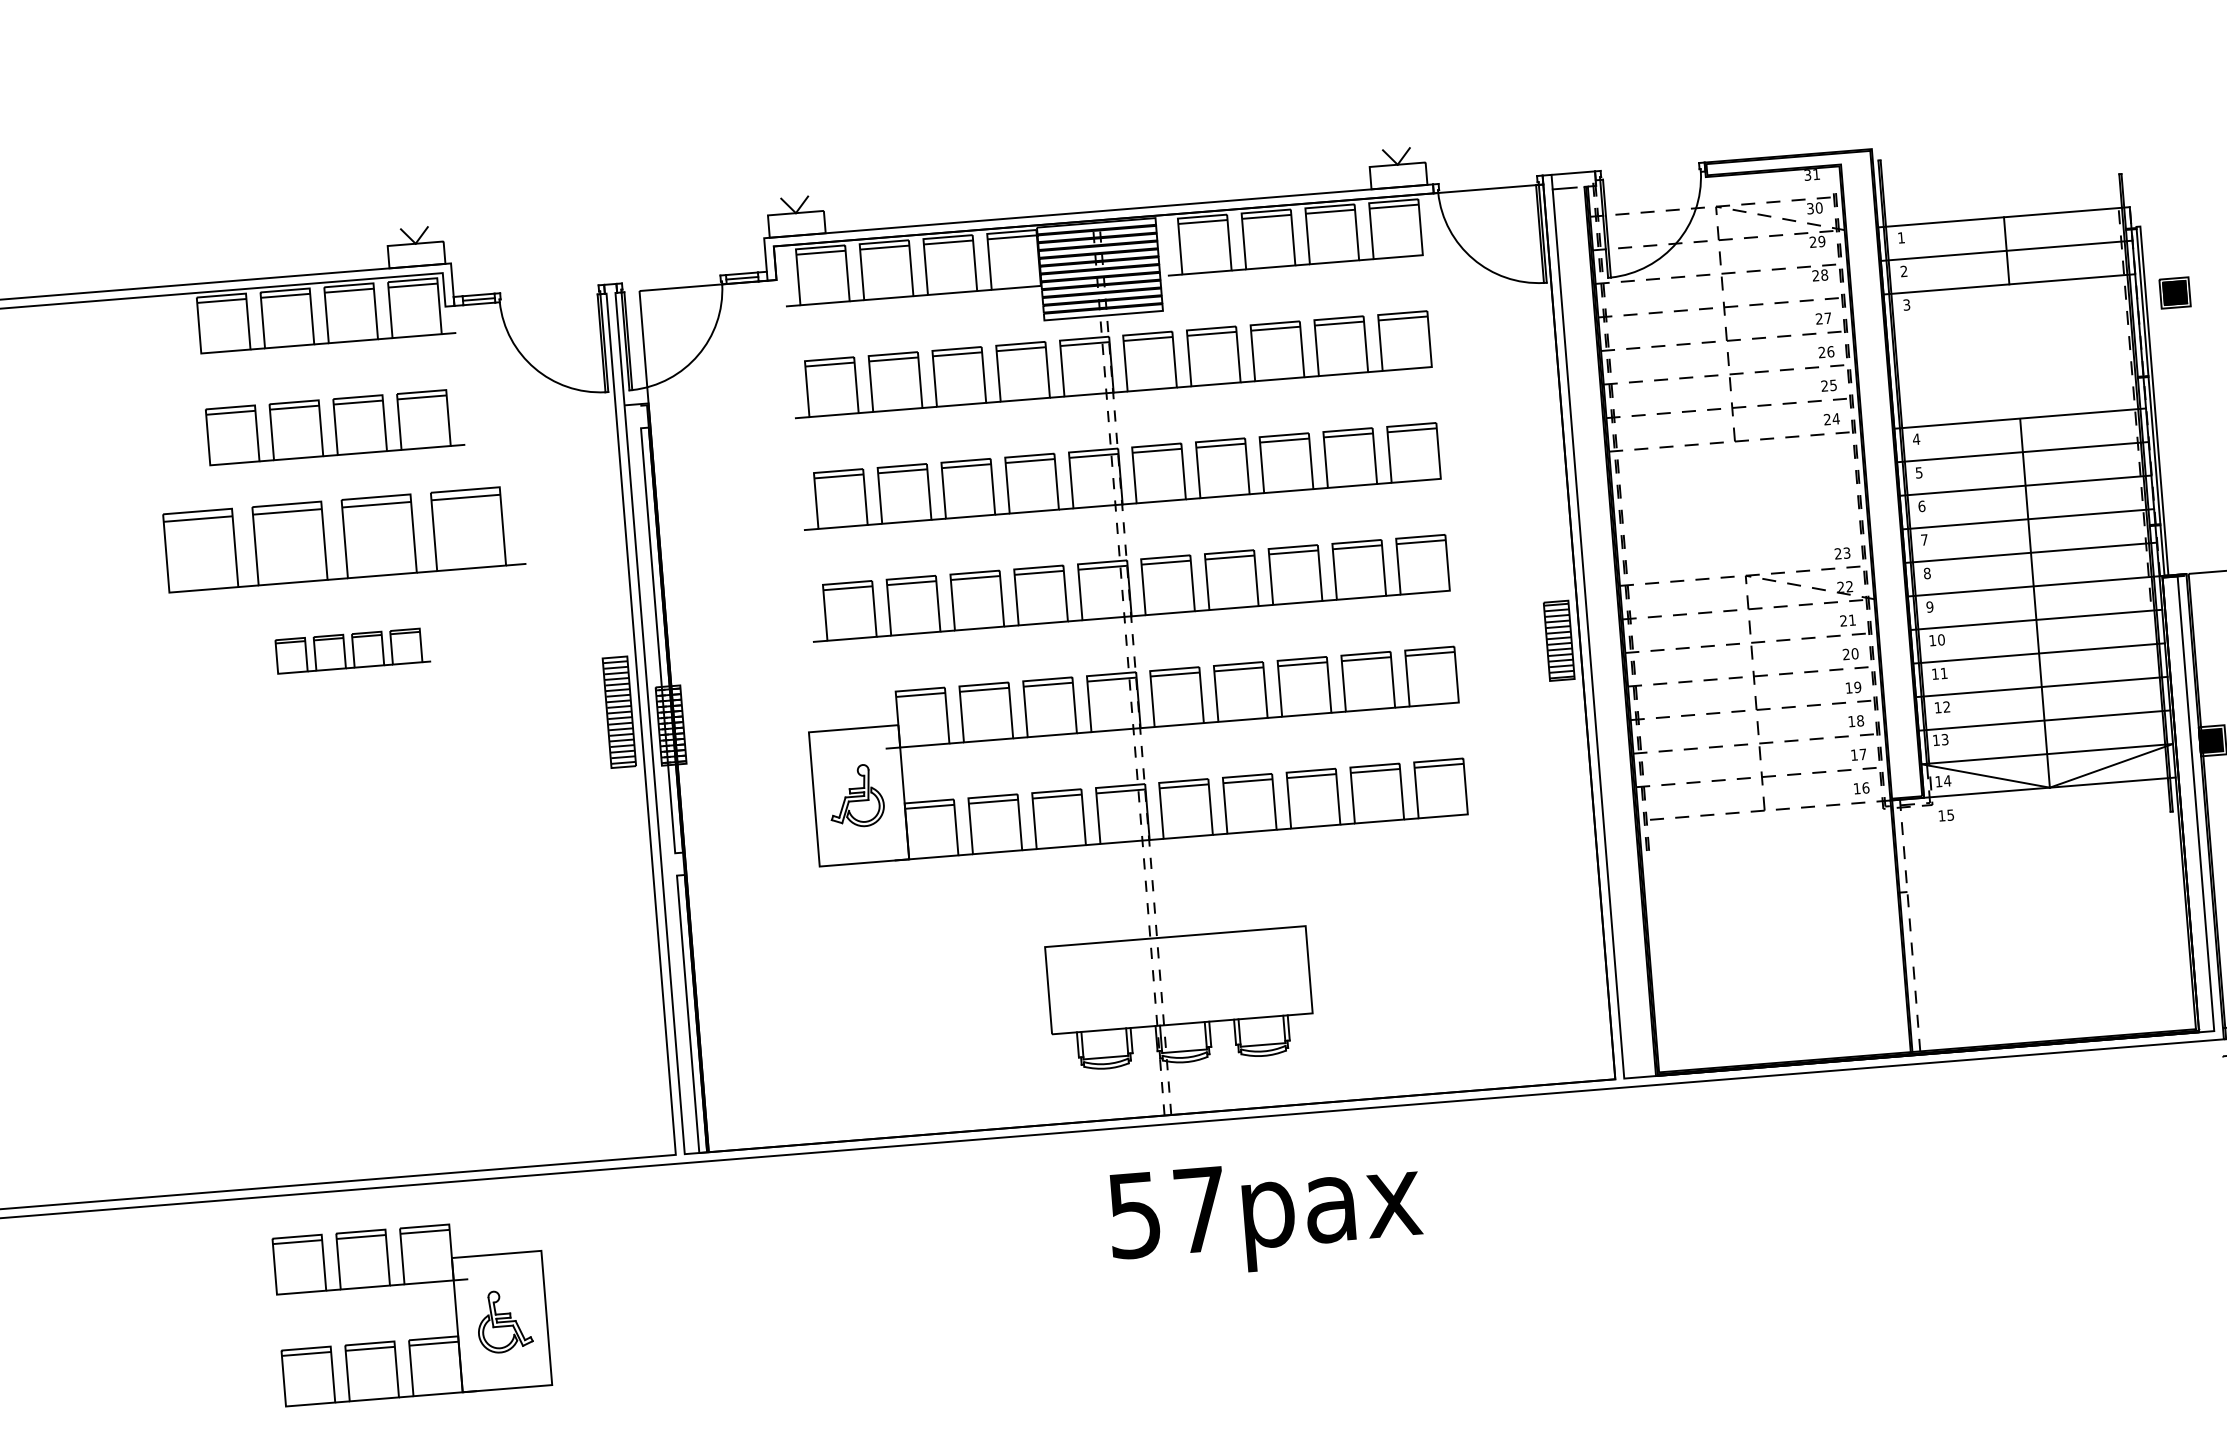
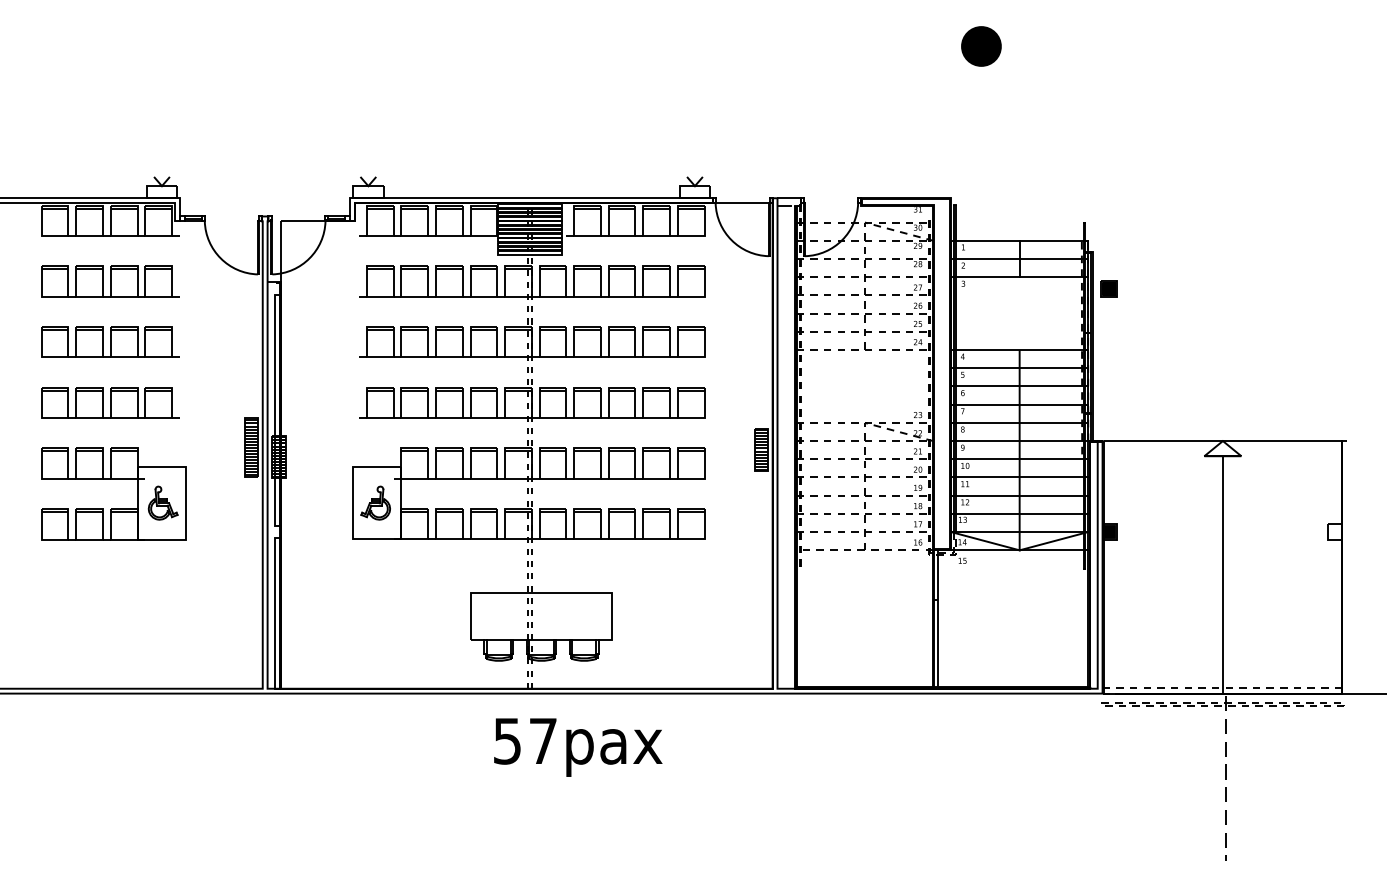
part: (343, 537) -> (110, 341), size x0.71
part: (352, 650) -> (110, 402), size x1.67
line: (1910, 925) -> (938, 618), dashed -> solid
part: (409, 1285) -> (113, 479), moved

